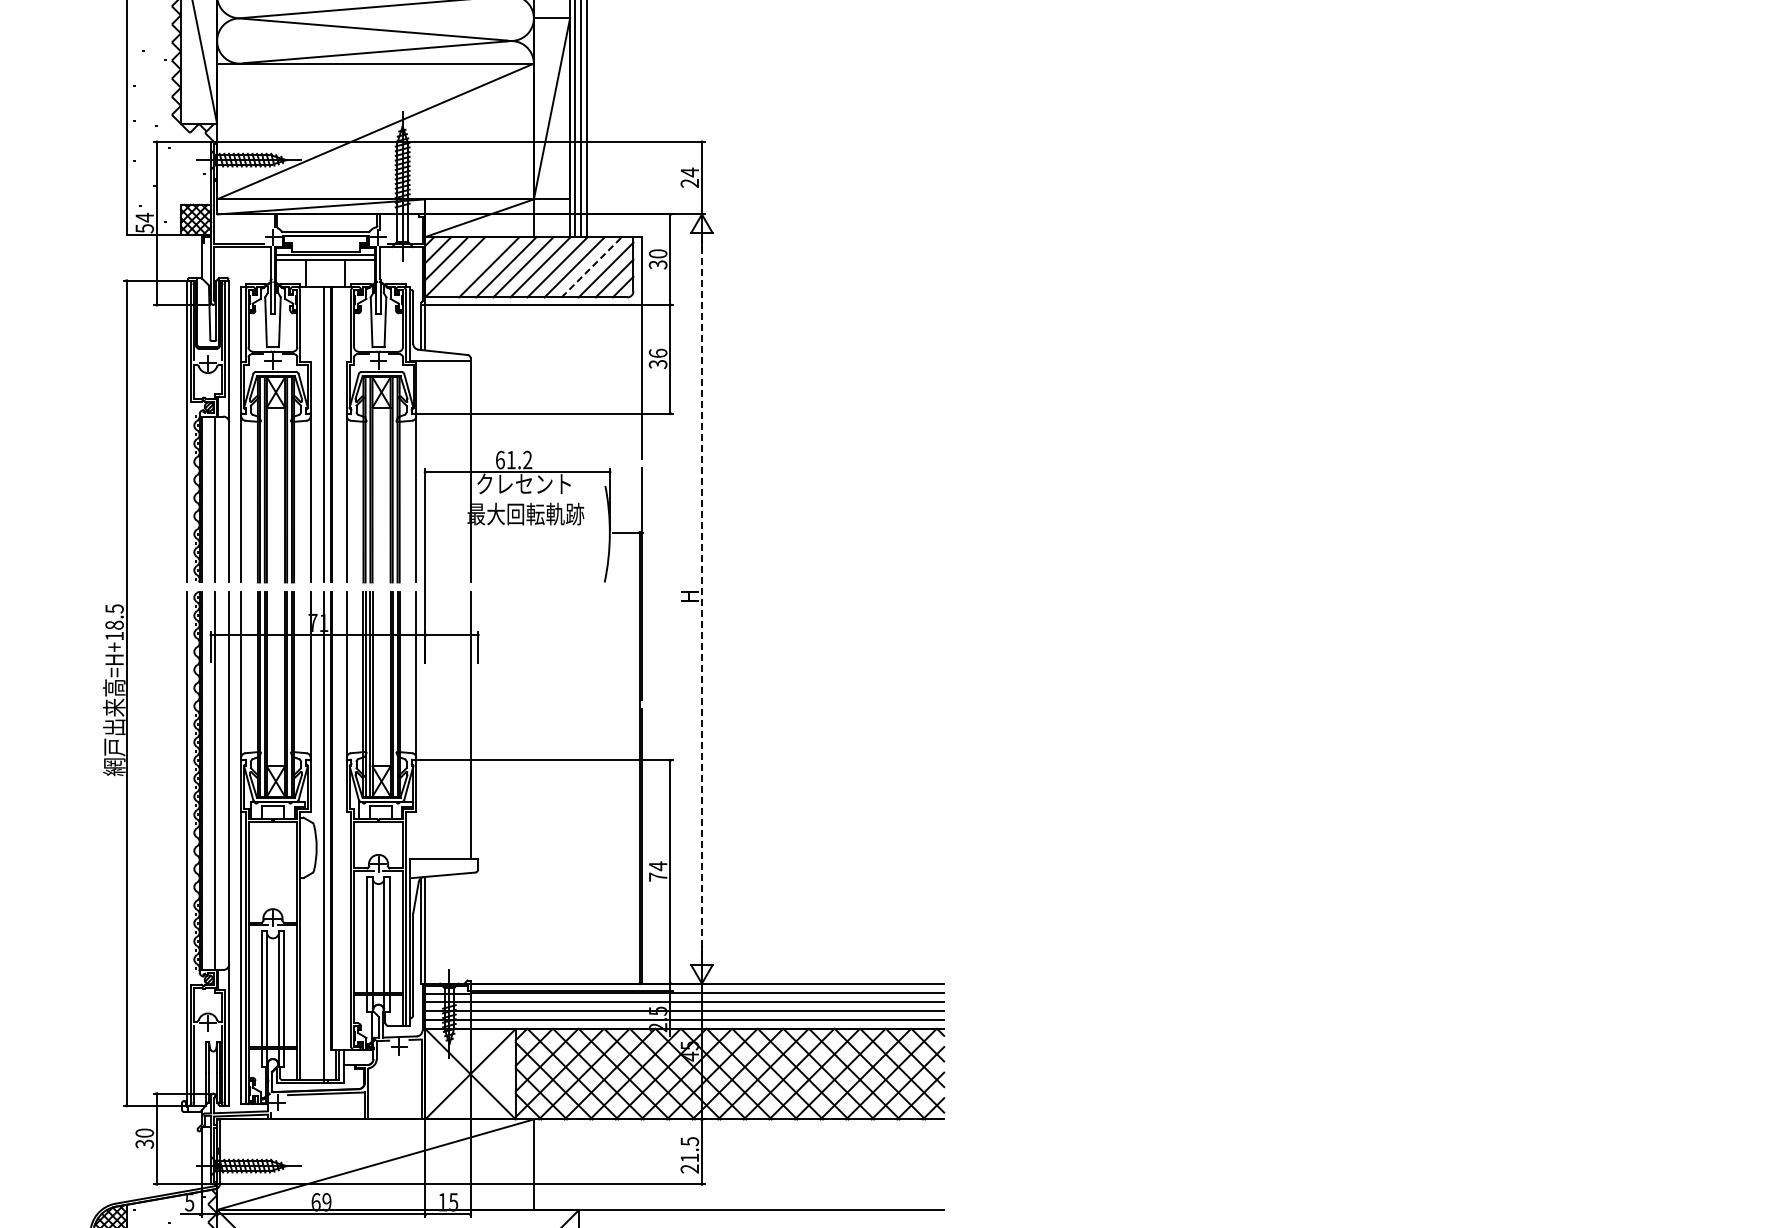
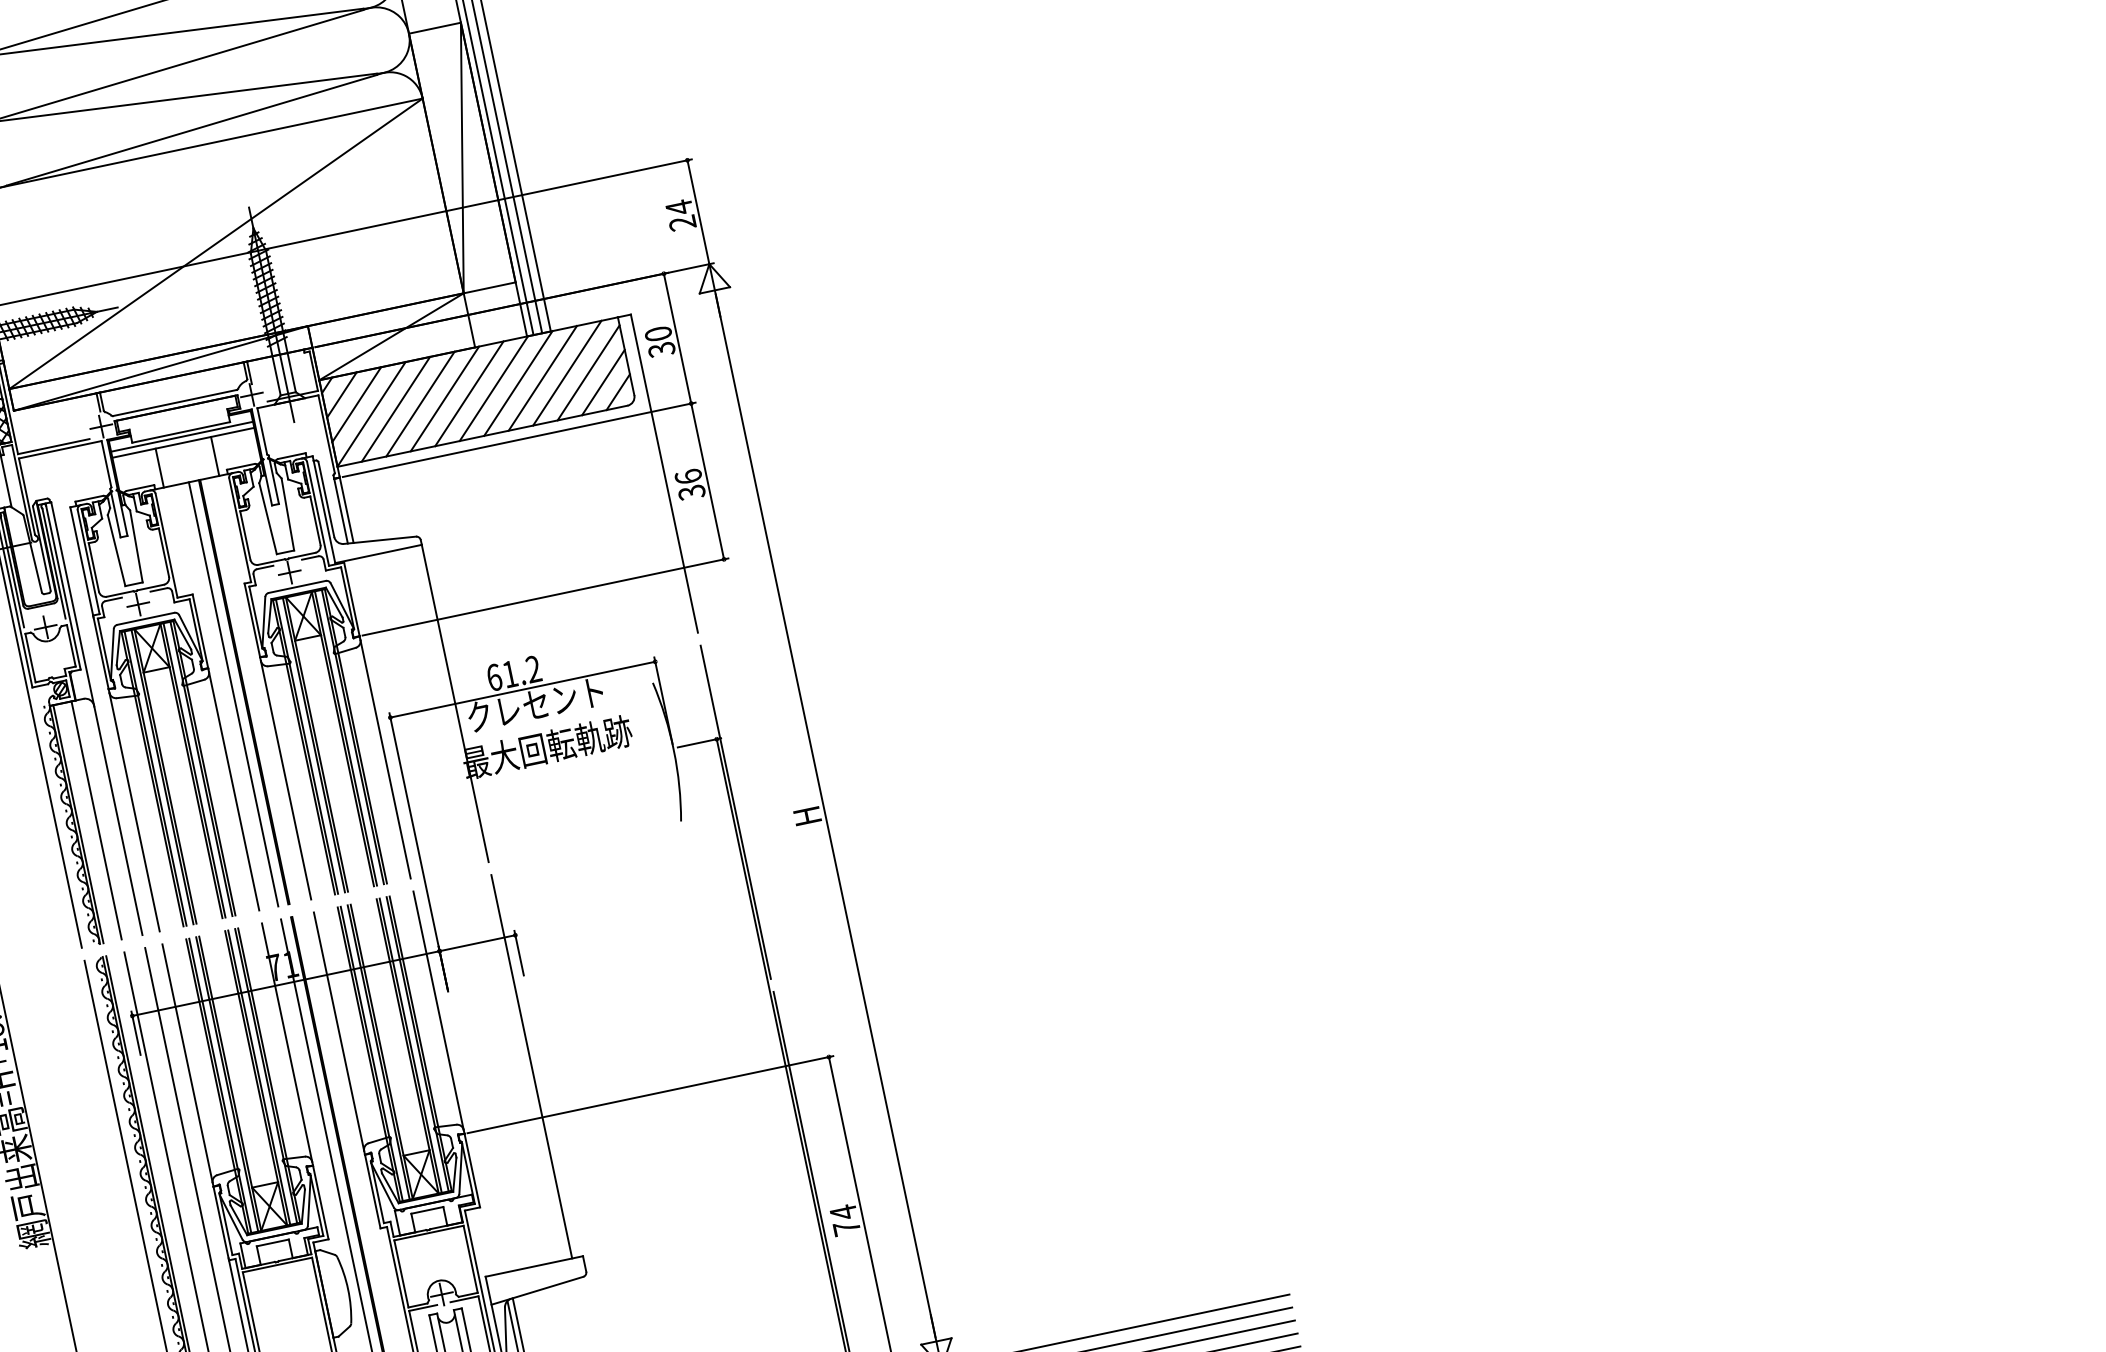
line: (472, 267) -> (396, 409), added
line: (591, 267) -> (566, 373), dashed -> solid
line: (701, 599) -> (825, 816), dashed -> solid

